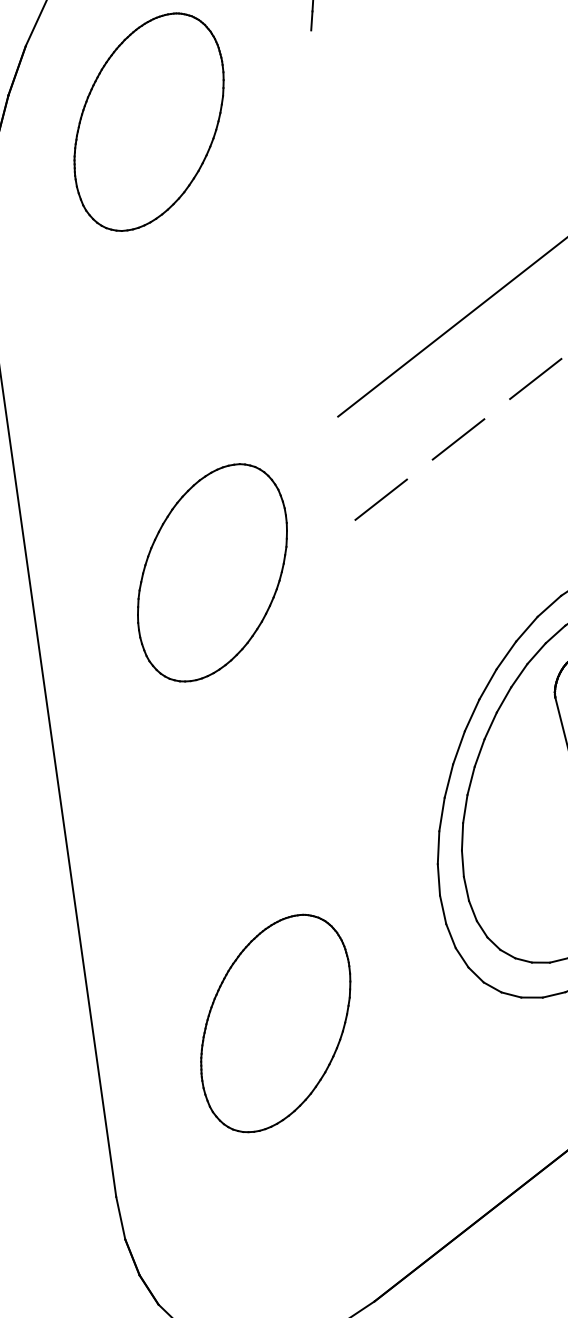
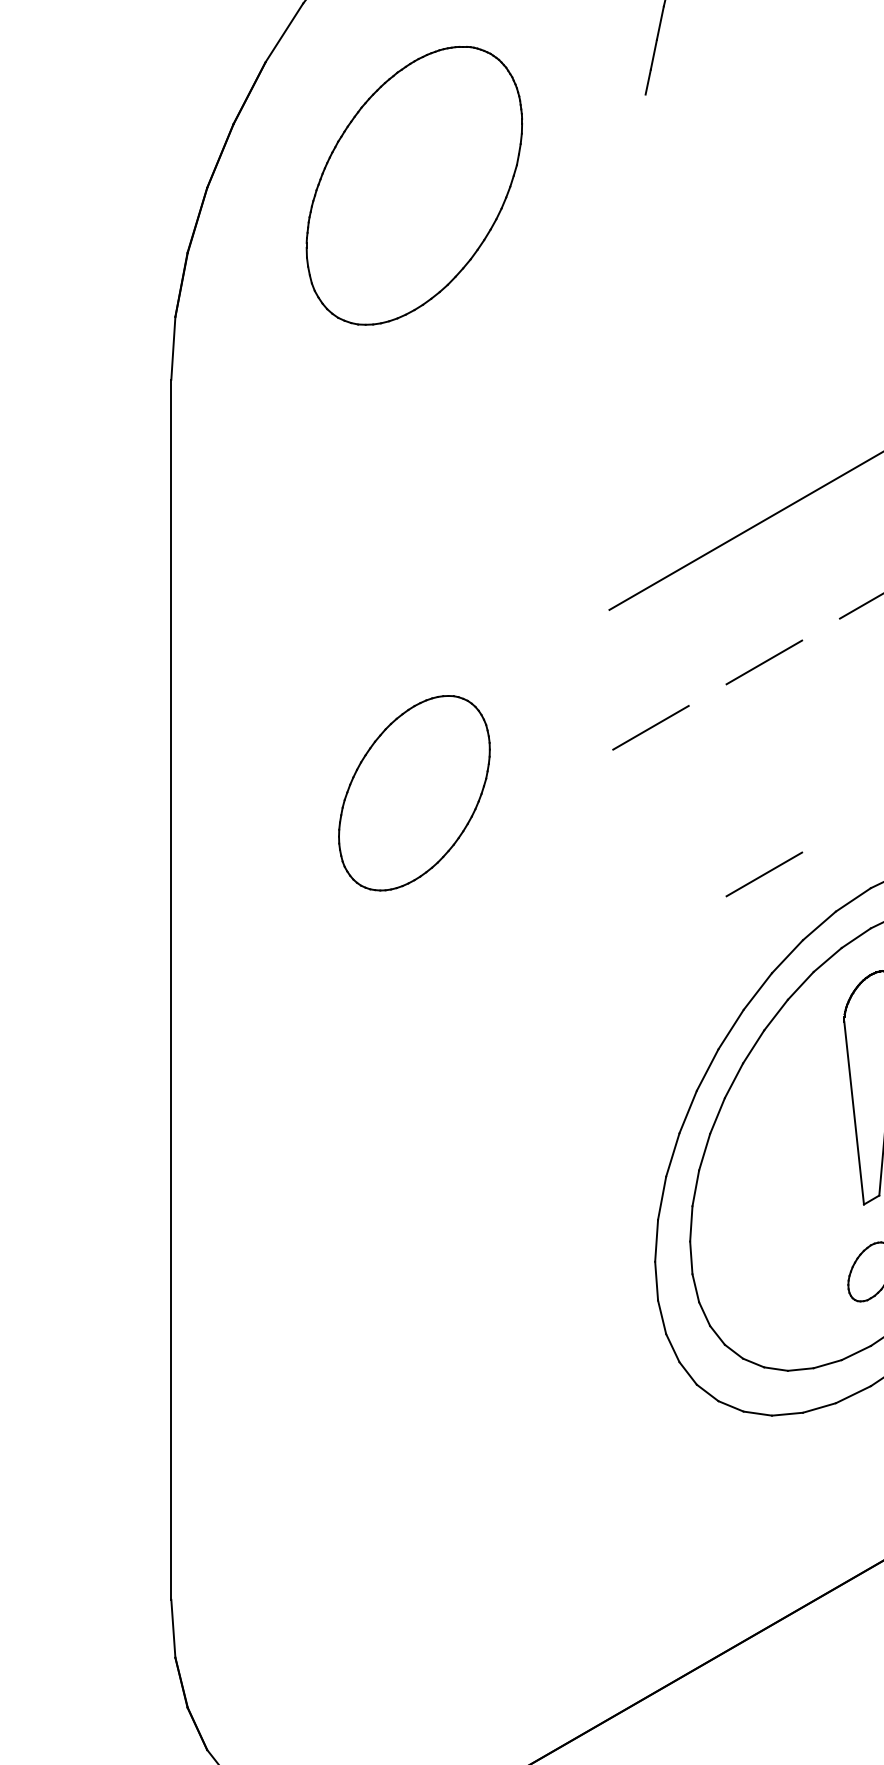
part: (212, 573) -> (414, 793), size x0.7
line: (480, 596) -> (764, 874), added
part: (275, 1023) -> (413, 1400), removed

